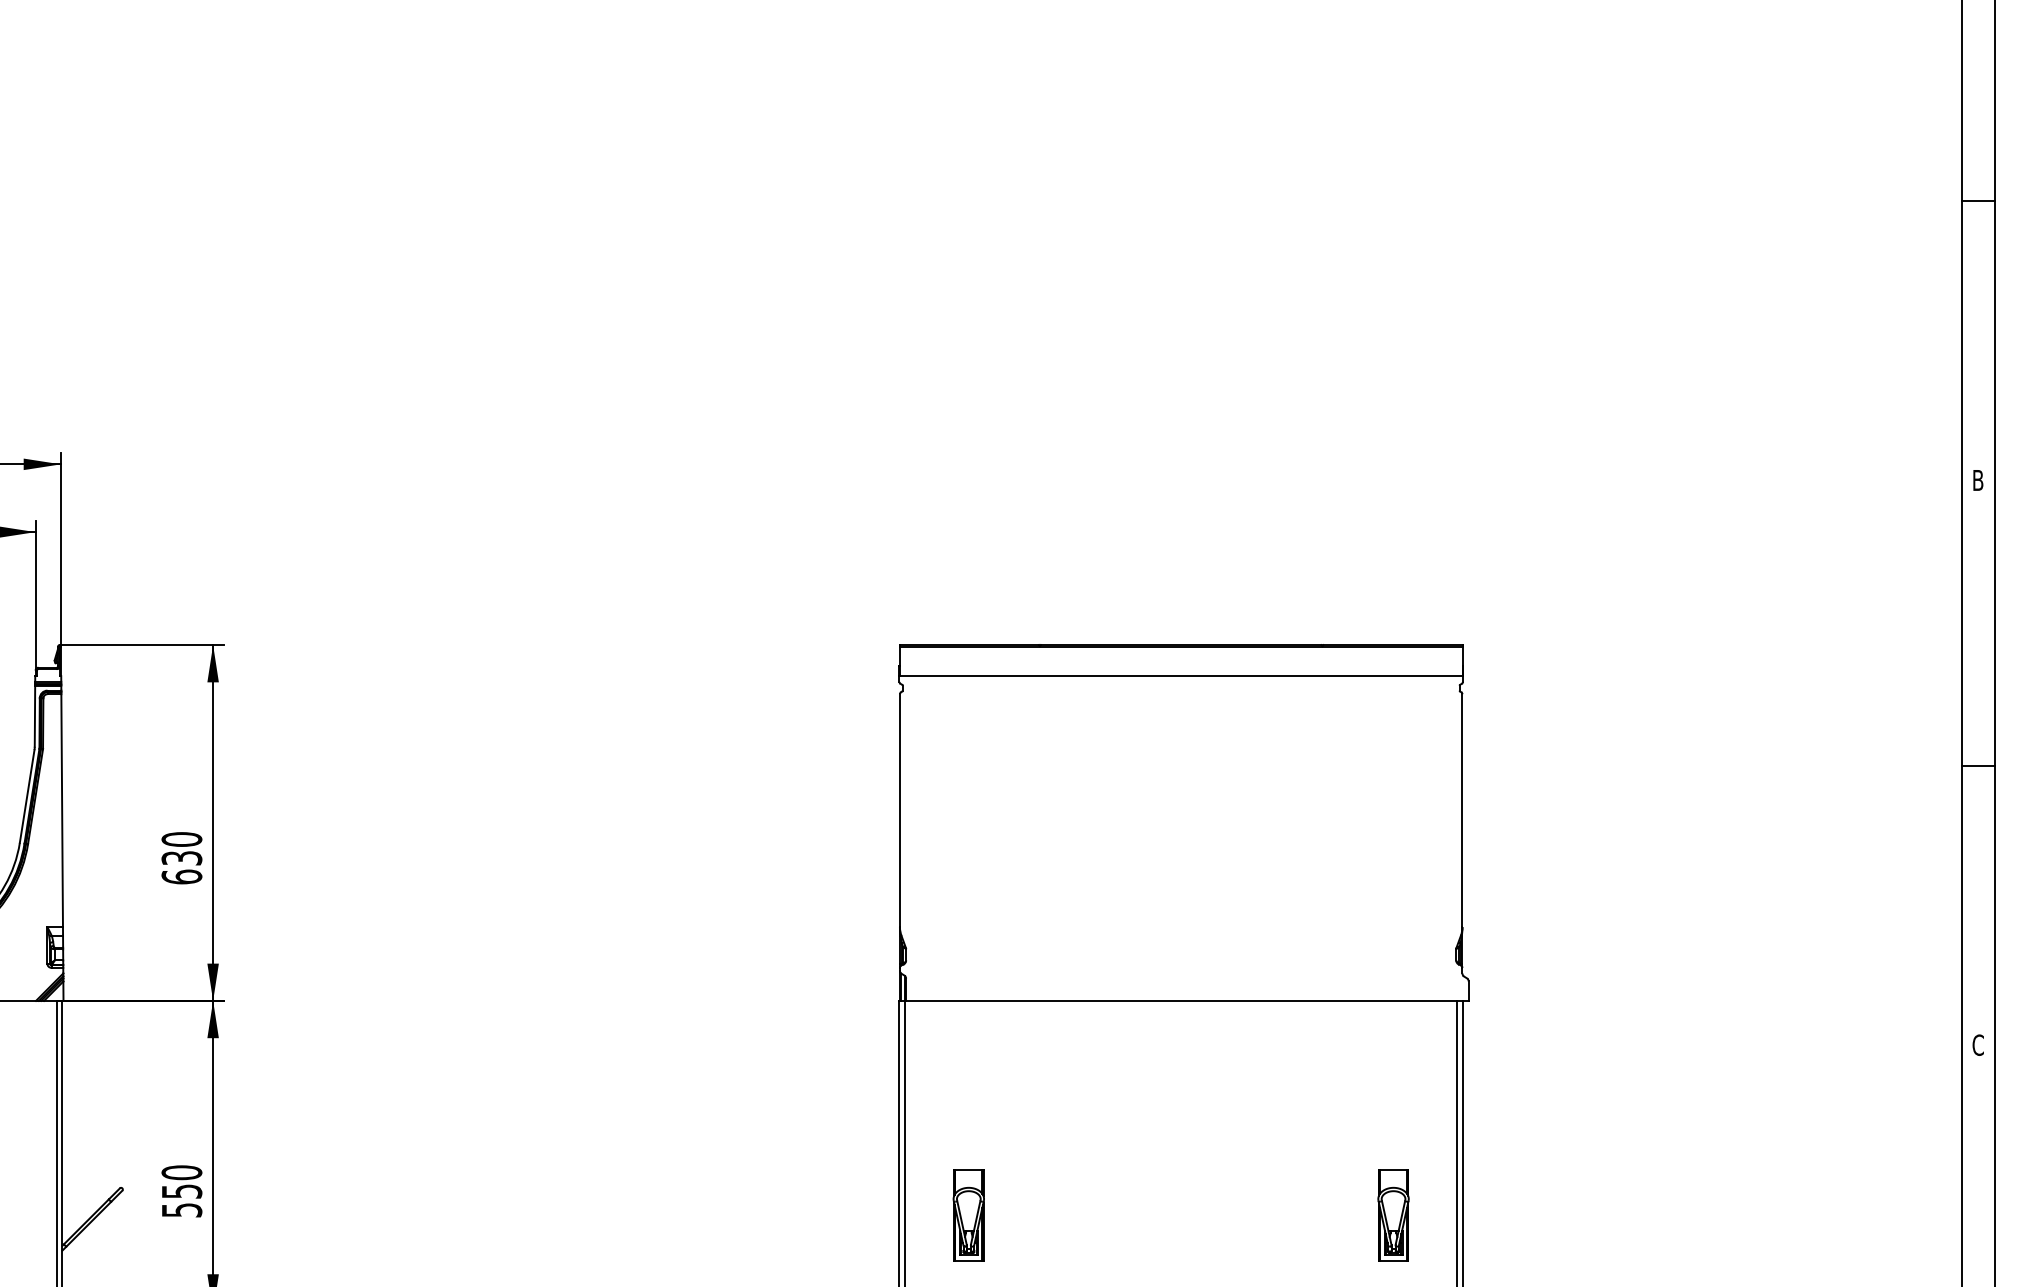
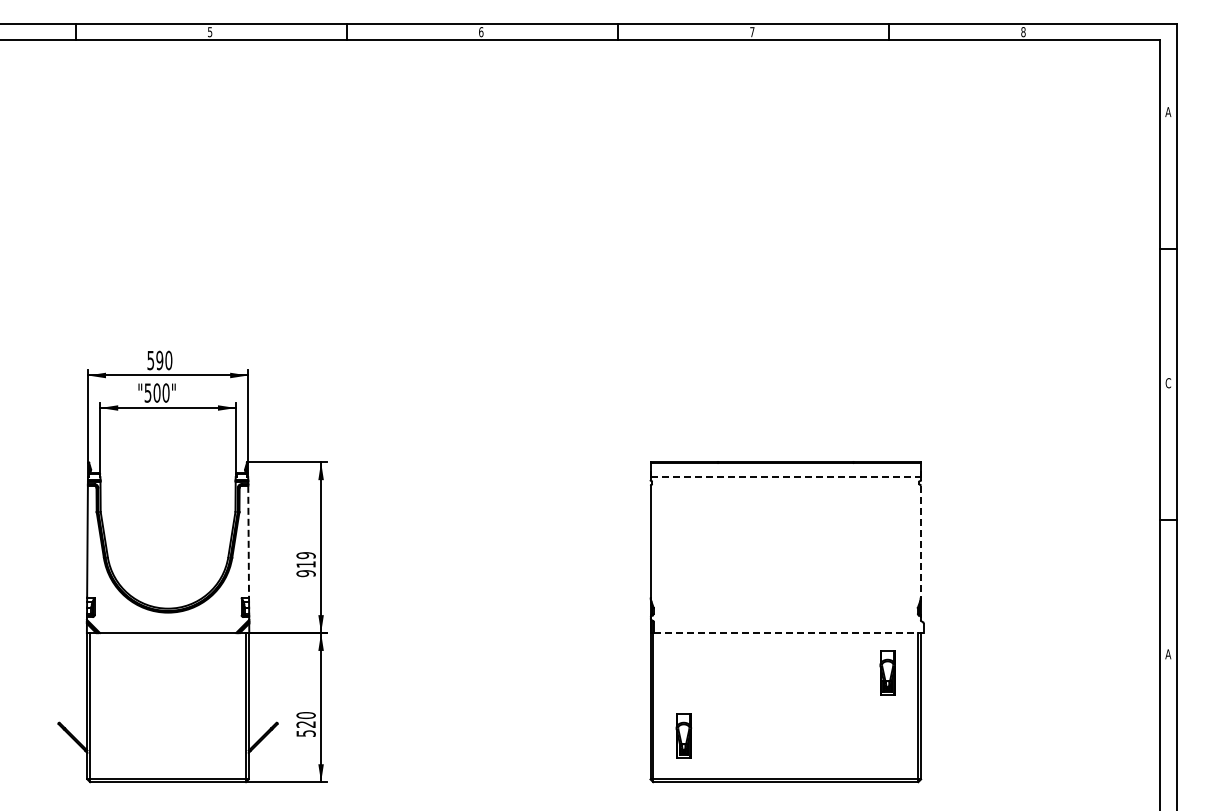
text: (1978, 481) -> (1168, 383), B -> C
line: (1182, 676) -> (786, 477), solid -> dashed
line: (61, 810) -> (248, 541), solid -> dashed
line: (1461, 810) -> (920, 541), solid -> dashed
text: (180, 858) -> (305, 564), 630 -> 919
line: (1188, 1001) -> (789, 633), solid -> dashed
text: (1978, 1045) -> (1168, 654), C -> A
text: (180, 1191) -> (305, 724), 550 -> 520
part: (1393, 1214) -> (887, 672), moved

